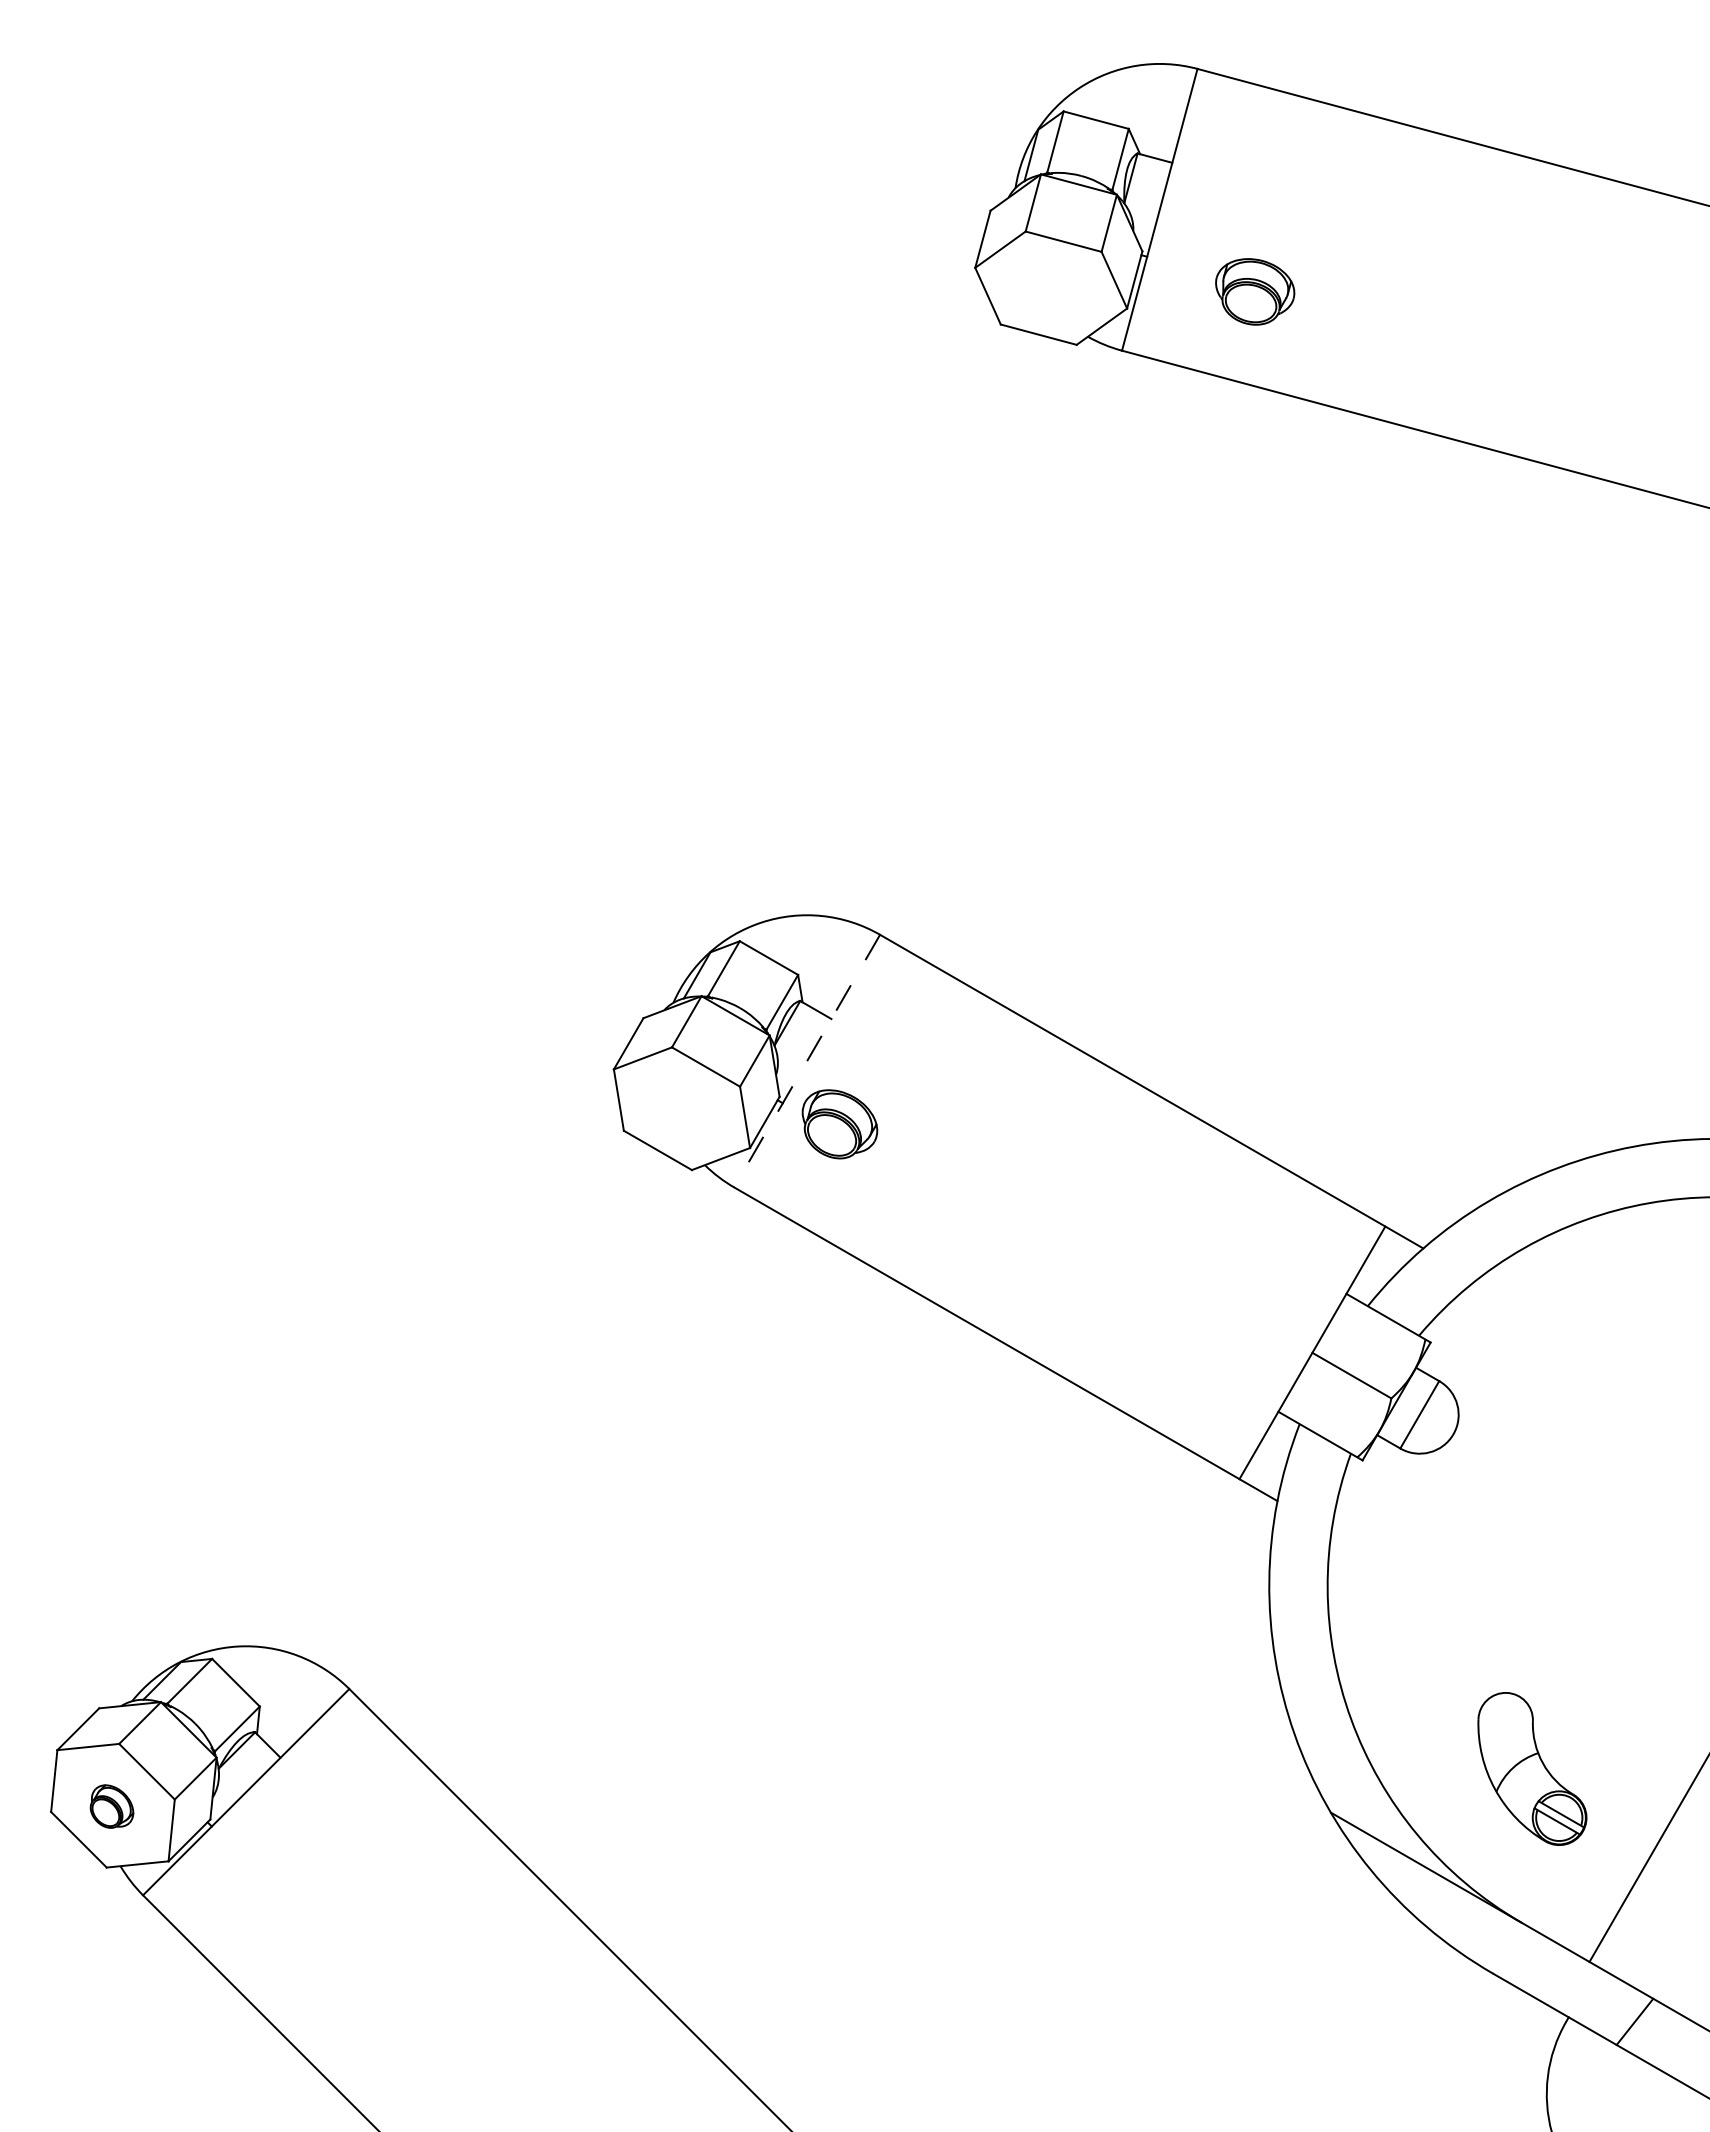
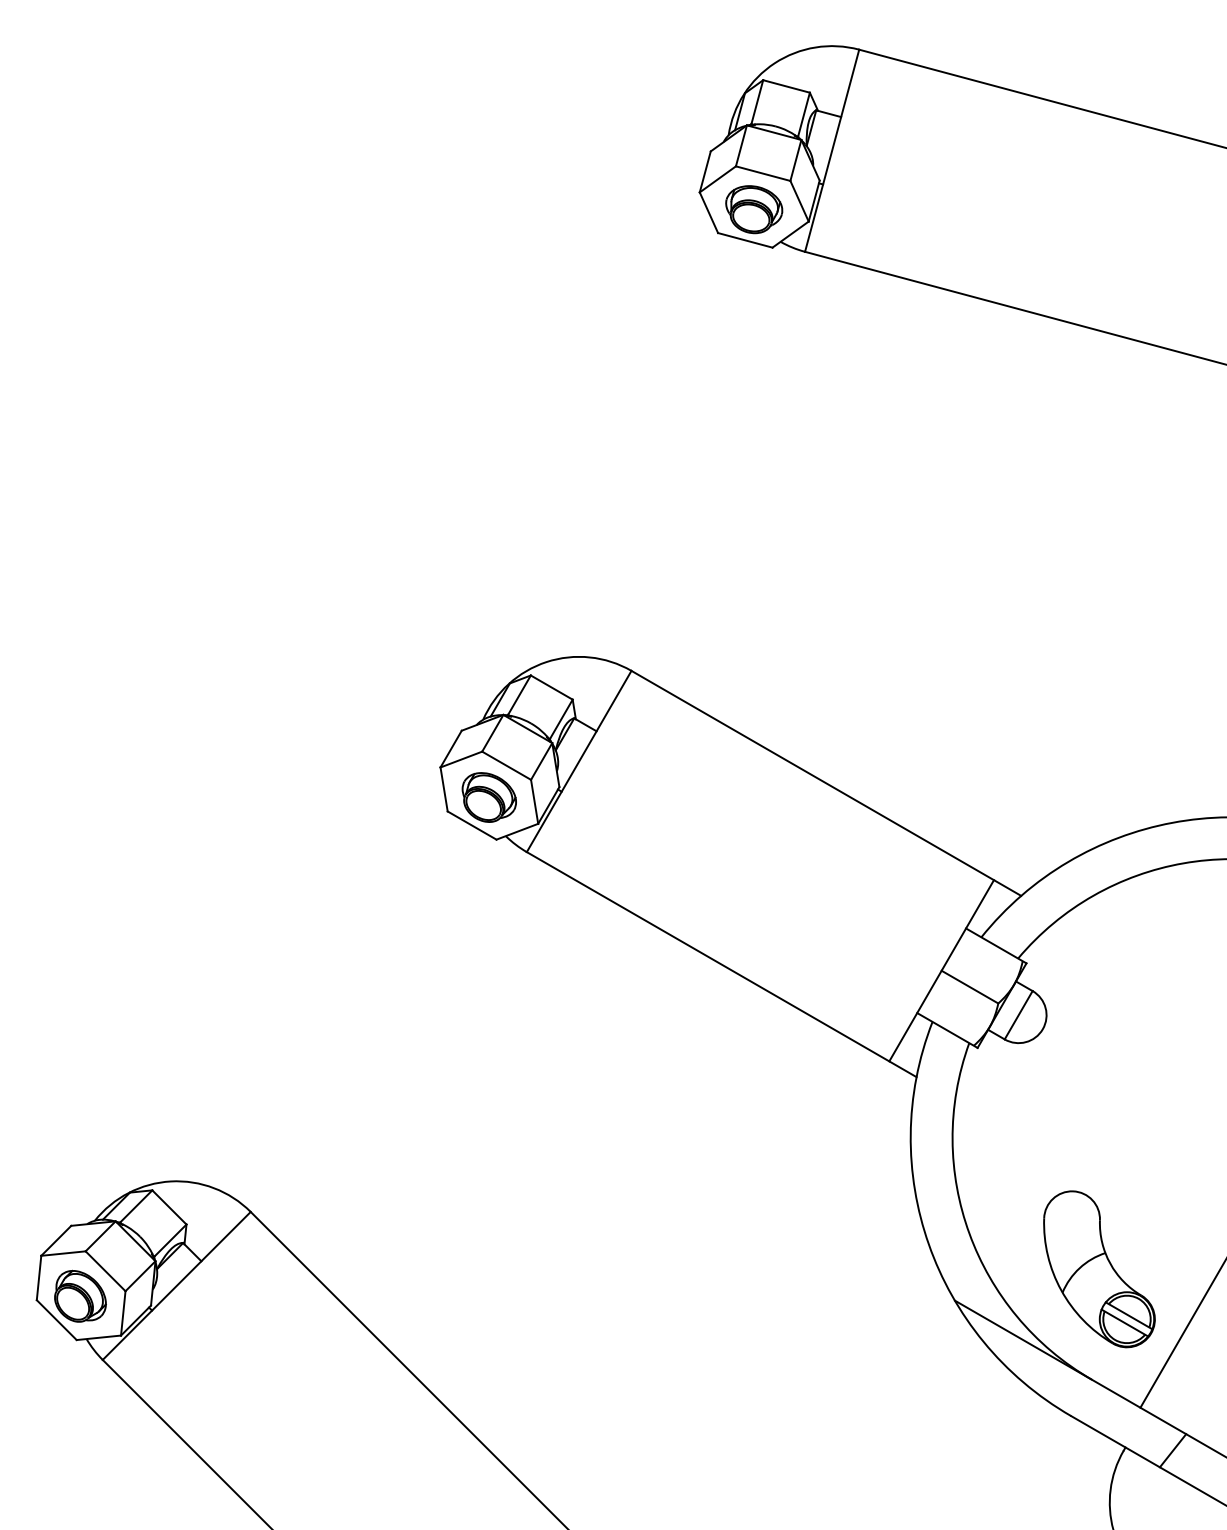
part: (1255, 291) -> (754, 209), moved
line: (807, 1061) -> (579, 761), dashed -> solid
part: (839, 1124) -> (489, 797), moved
part: (1532, 1768) -> (1099, 1268), size x1.43
part: (111, 1806) -> (80, 1296), size x1.67

